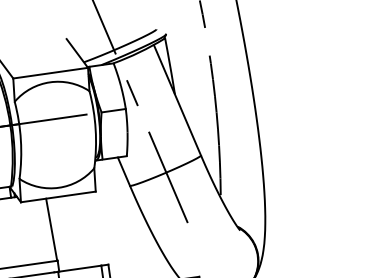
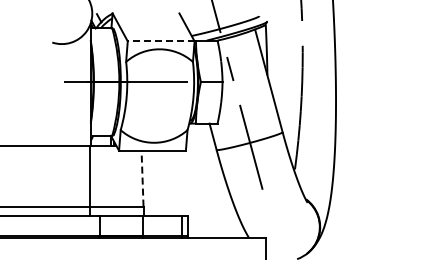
line: (49, 73) -> (160, 41), solid -> dashed
line: (51, 229) -> (142, 178), solid -> dashed

